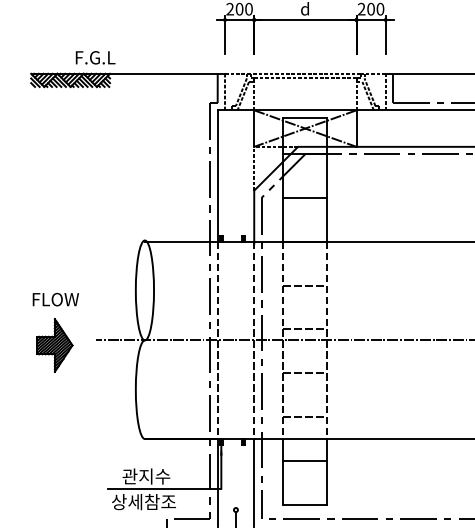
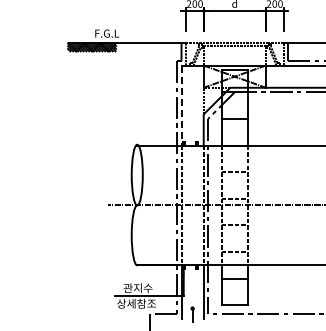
line: (217, 176) -> (181, 105), solid -> dashed
part: (54, 332) -> (82, 200), removed

